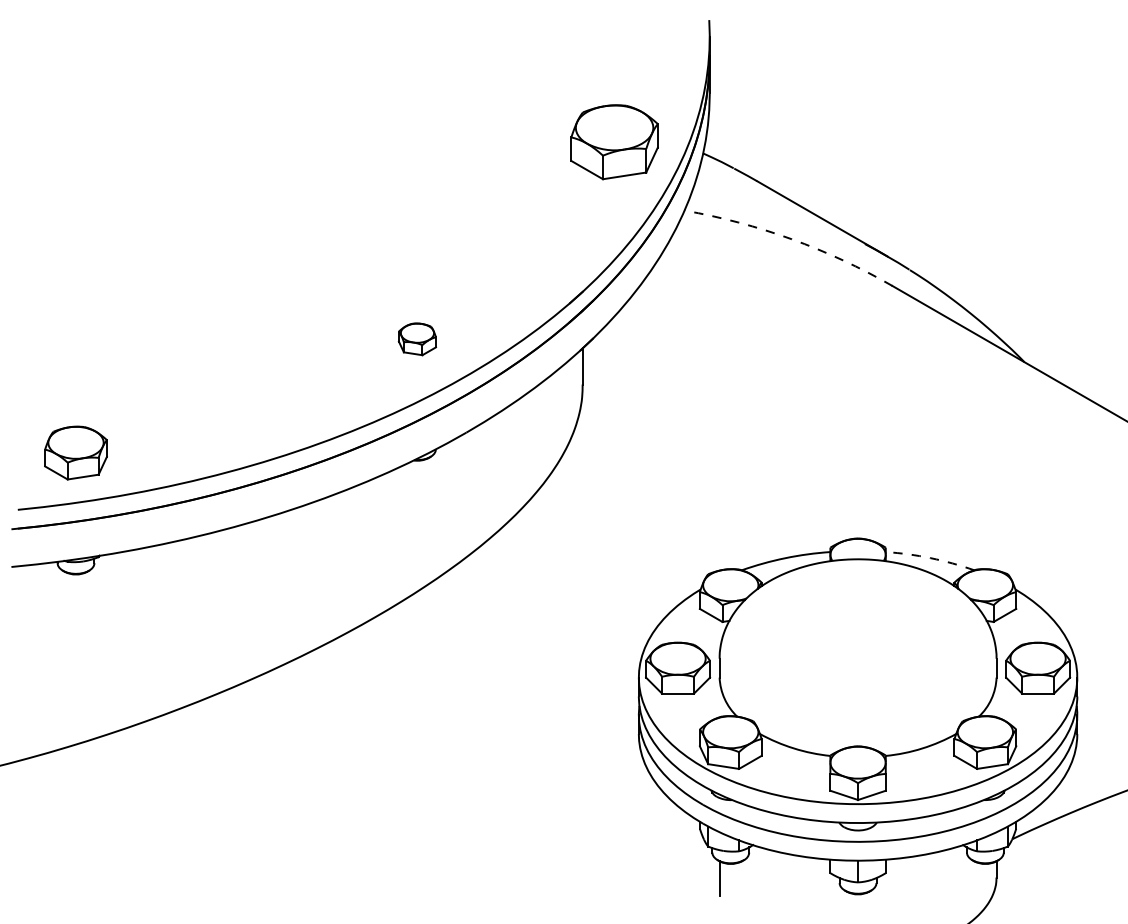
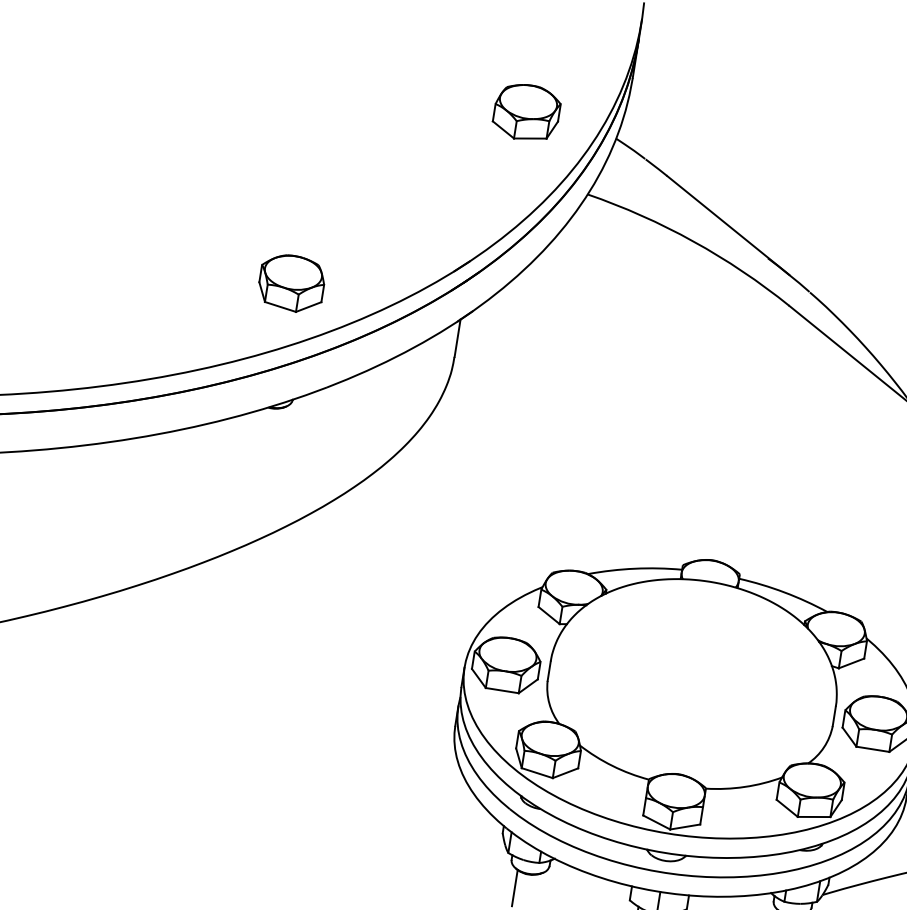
part: (614, 141) -> (526, 111), size x0.71
arc: (791, 239) -> (693, 241), dashed -> solid
part: (417, 339) -> (291, 283), size x1.67
arc: (930, 558) -> (784, 592), dashed -> solid

